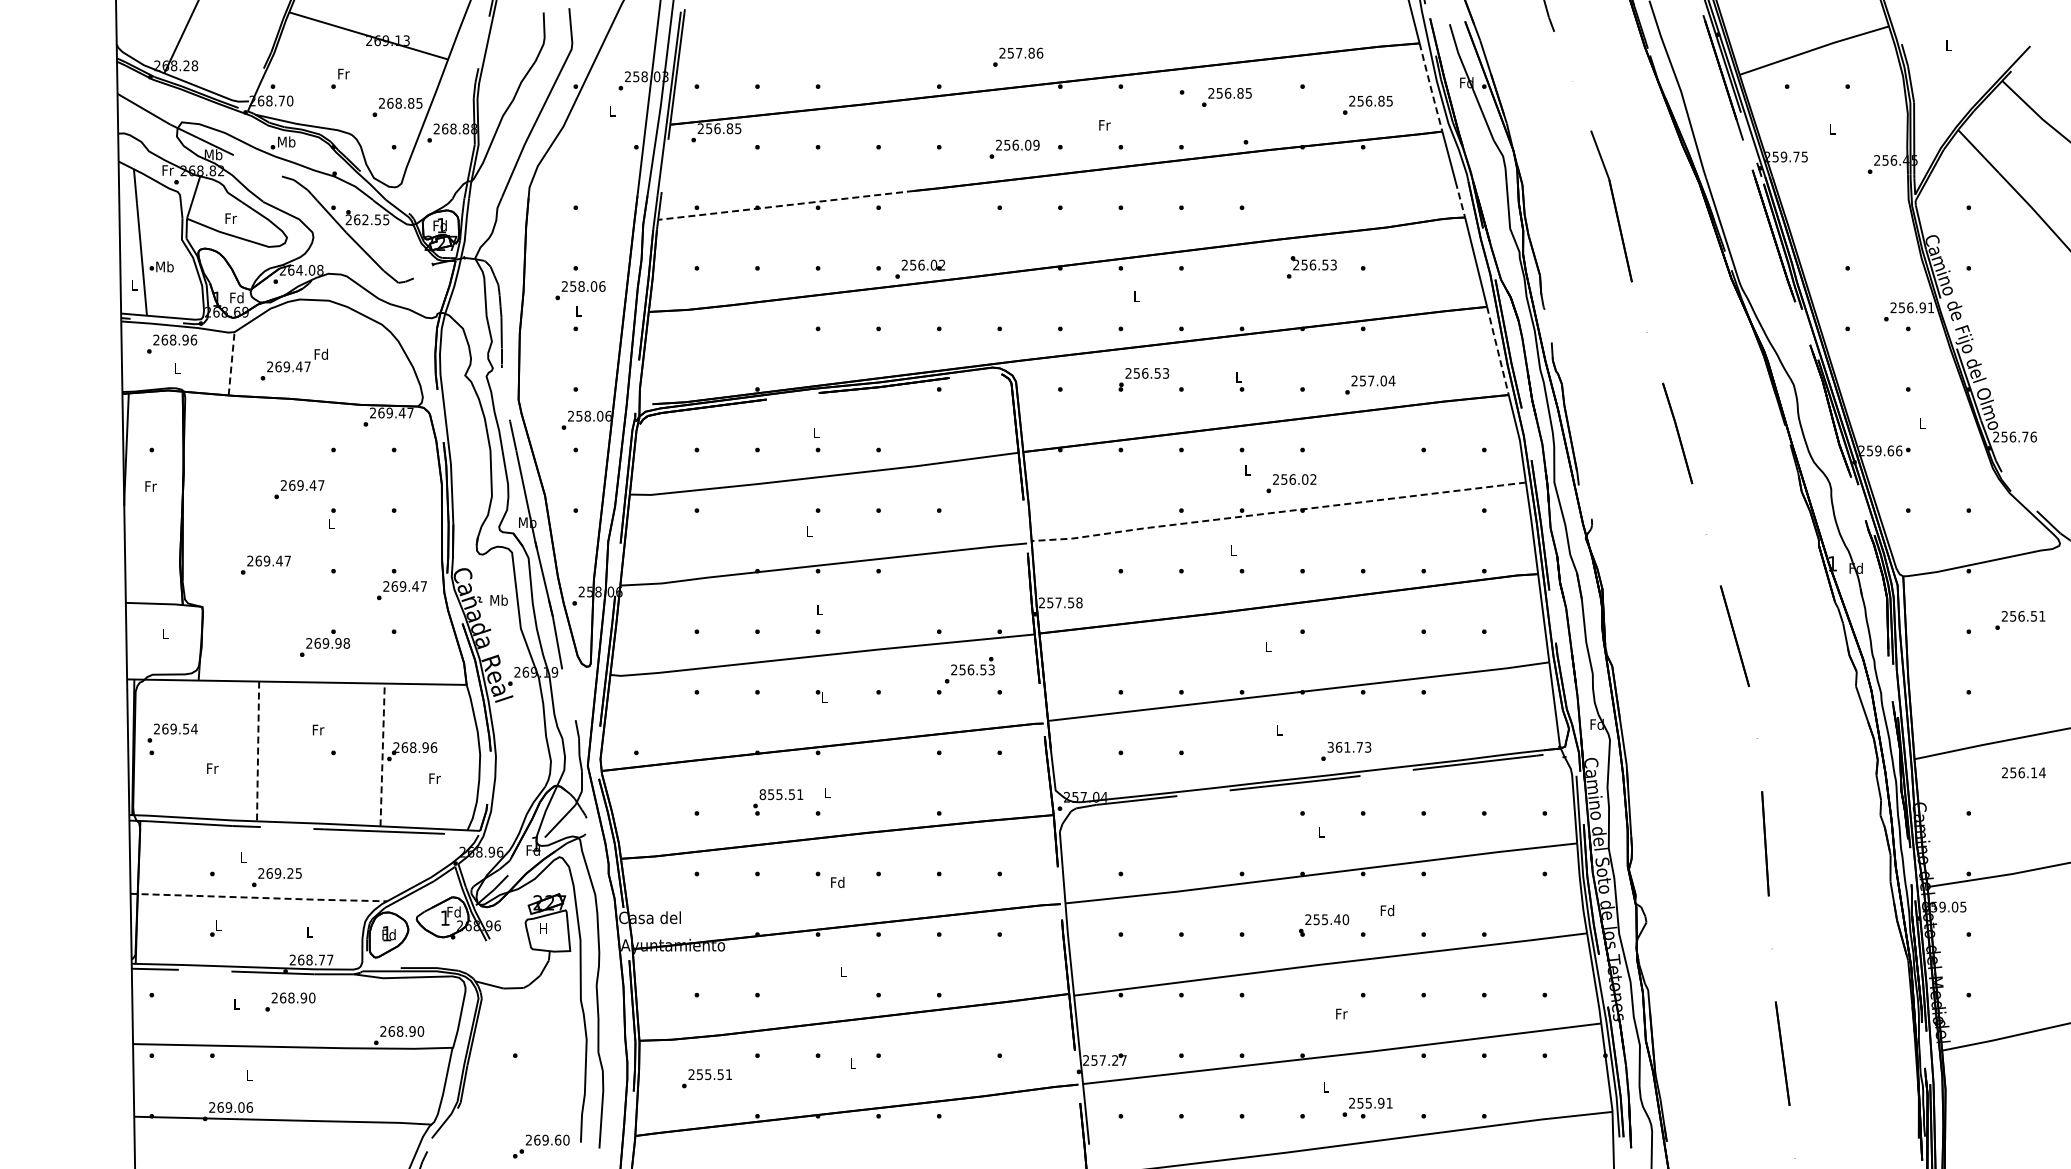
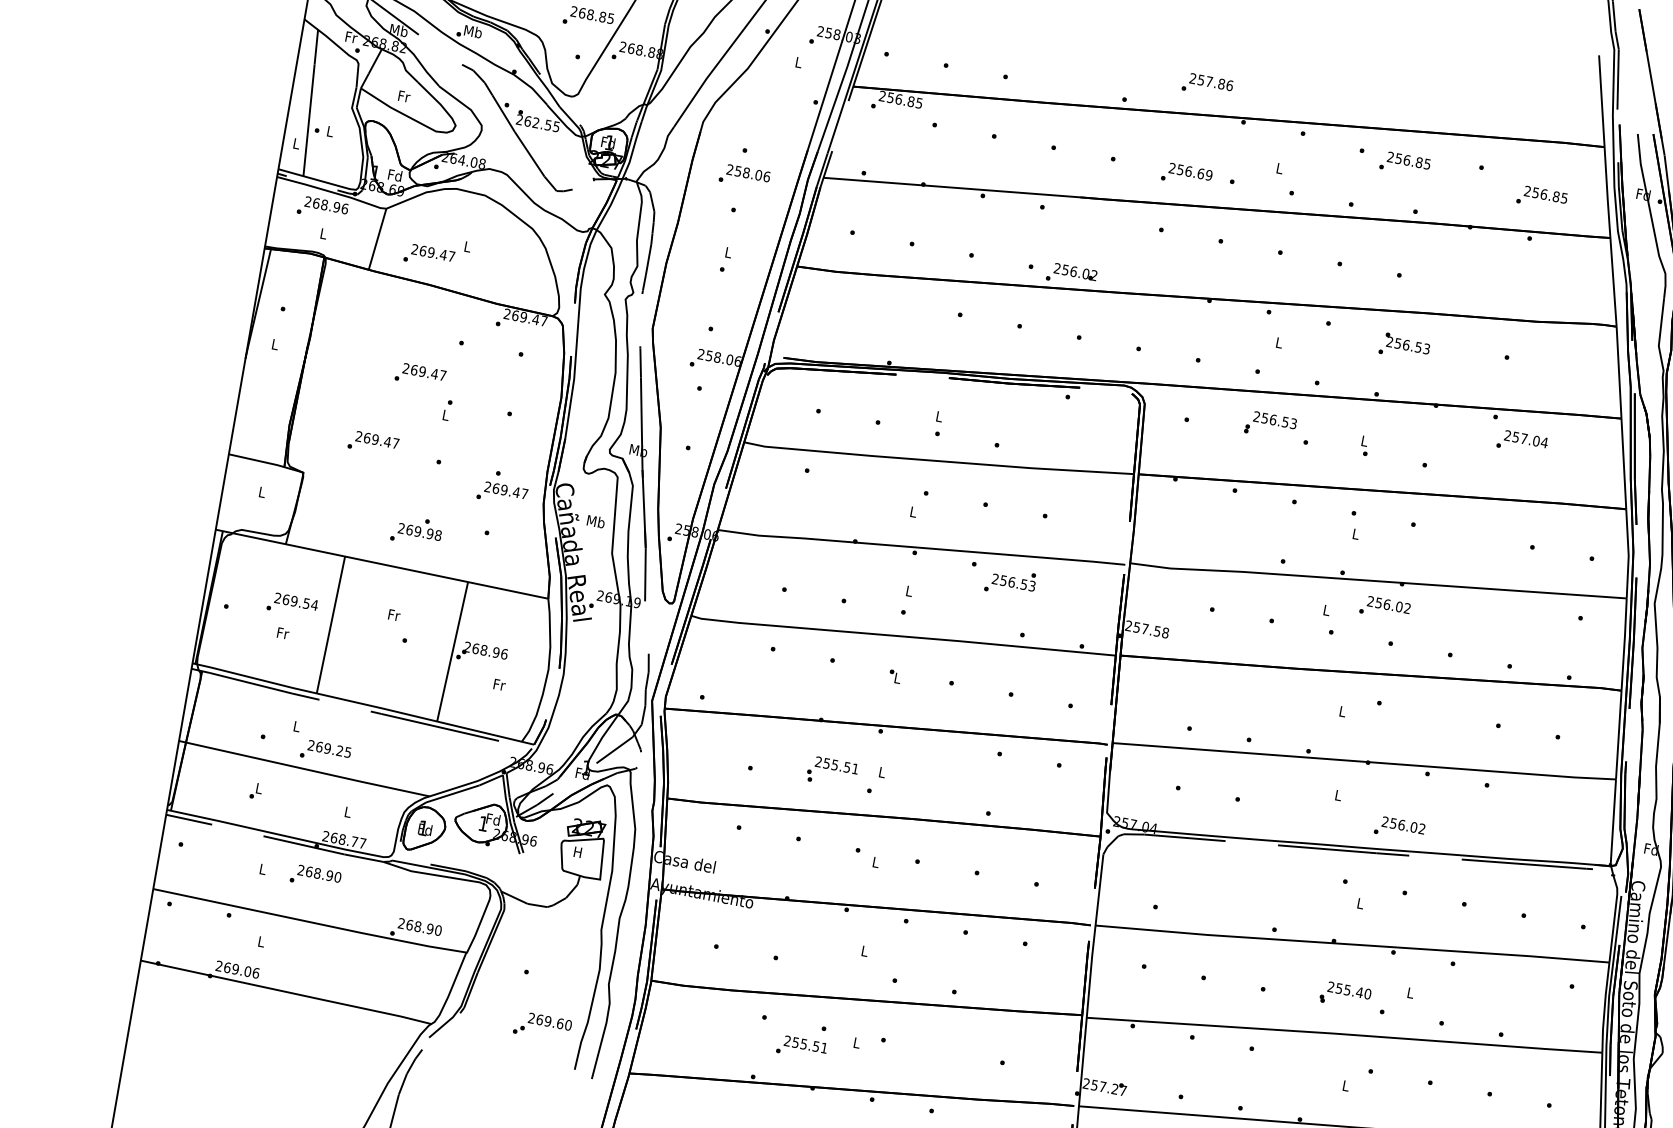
line: (1430, 88) -> (1606, 193), dashed -> solid
text: (1104, 125) -> (1279, 168), Fr -> L
text: (1028, 144) -> (1201, 173), 256.09 -> 256.69
line: (1460, 200) -> (1615, 309), dashed -> solid
line: (786, 205) -> (952, 187), dashed -> solid
text: (164, 266) -> (329, 131), Mb -> L
text: (1311, 267) -> (1404, 347), moved
text: (580, 290) -> (744, 176), moved
line: (1498, 351) -> (1624, 464), dashed -> solid
text: (320, 353) -> (466, 245), Fd -> L
line: (231, 363) -> (377, 238), dashed -> solid
text: (1370, 384) -> (1522, 442), moved
text: (1291, 483) -> (1385, 608), moved
text: (150, 486) -> (274, 344), Fr -> L
line: (1276, 512) -> (1376, 581), dashed -> solid
text: (969, 670) -> (1010, 582), moved
text: (172, 732) -> (292, 604), moved
text: (1349, 747) -> (1403, 825), 361.73 -> 256.02
line: (258, 751) -> (331, 625), dashed -> solid
line: (382, 754) -> (452, 651), dashed -> solid
text: (762, 794) -> (818, 761), 855.51 -> 255.51
text: (837, 881) -> (875, 861), Fd -> L
line: (260, 897) -> (305, 768), dashed -> solid
text: (1387, 910) -> (1410, 992), Fd -> L
text: (1341, 1013) -> (1346, 1085), Fr -> L
text: (706, 1078) -> (801, 1047), moved
text: (541, 1146) -> (542, 1026), moved

